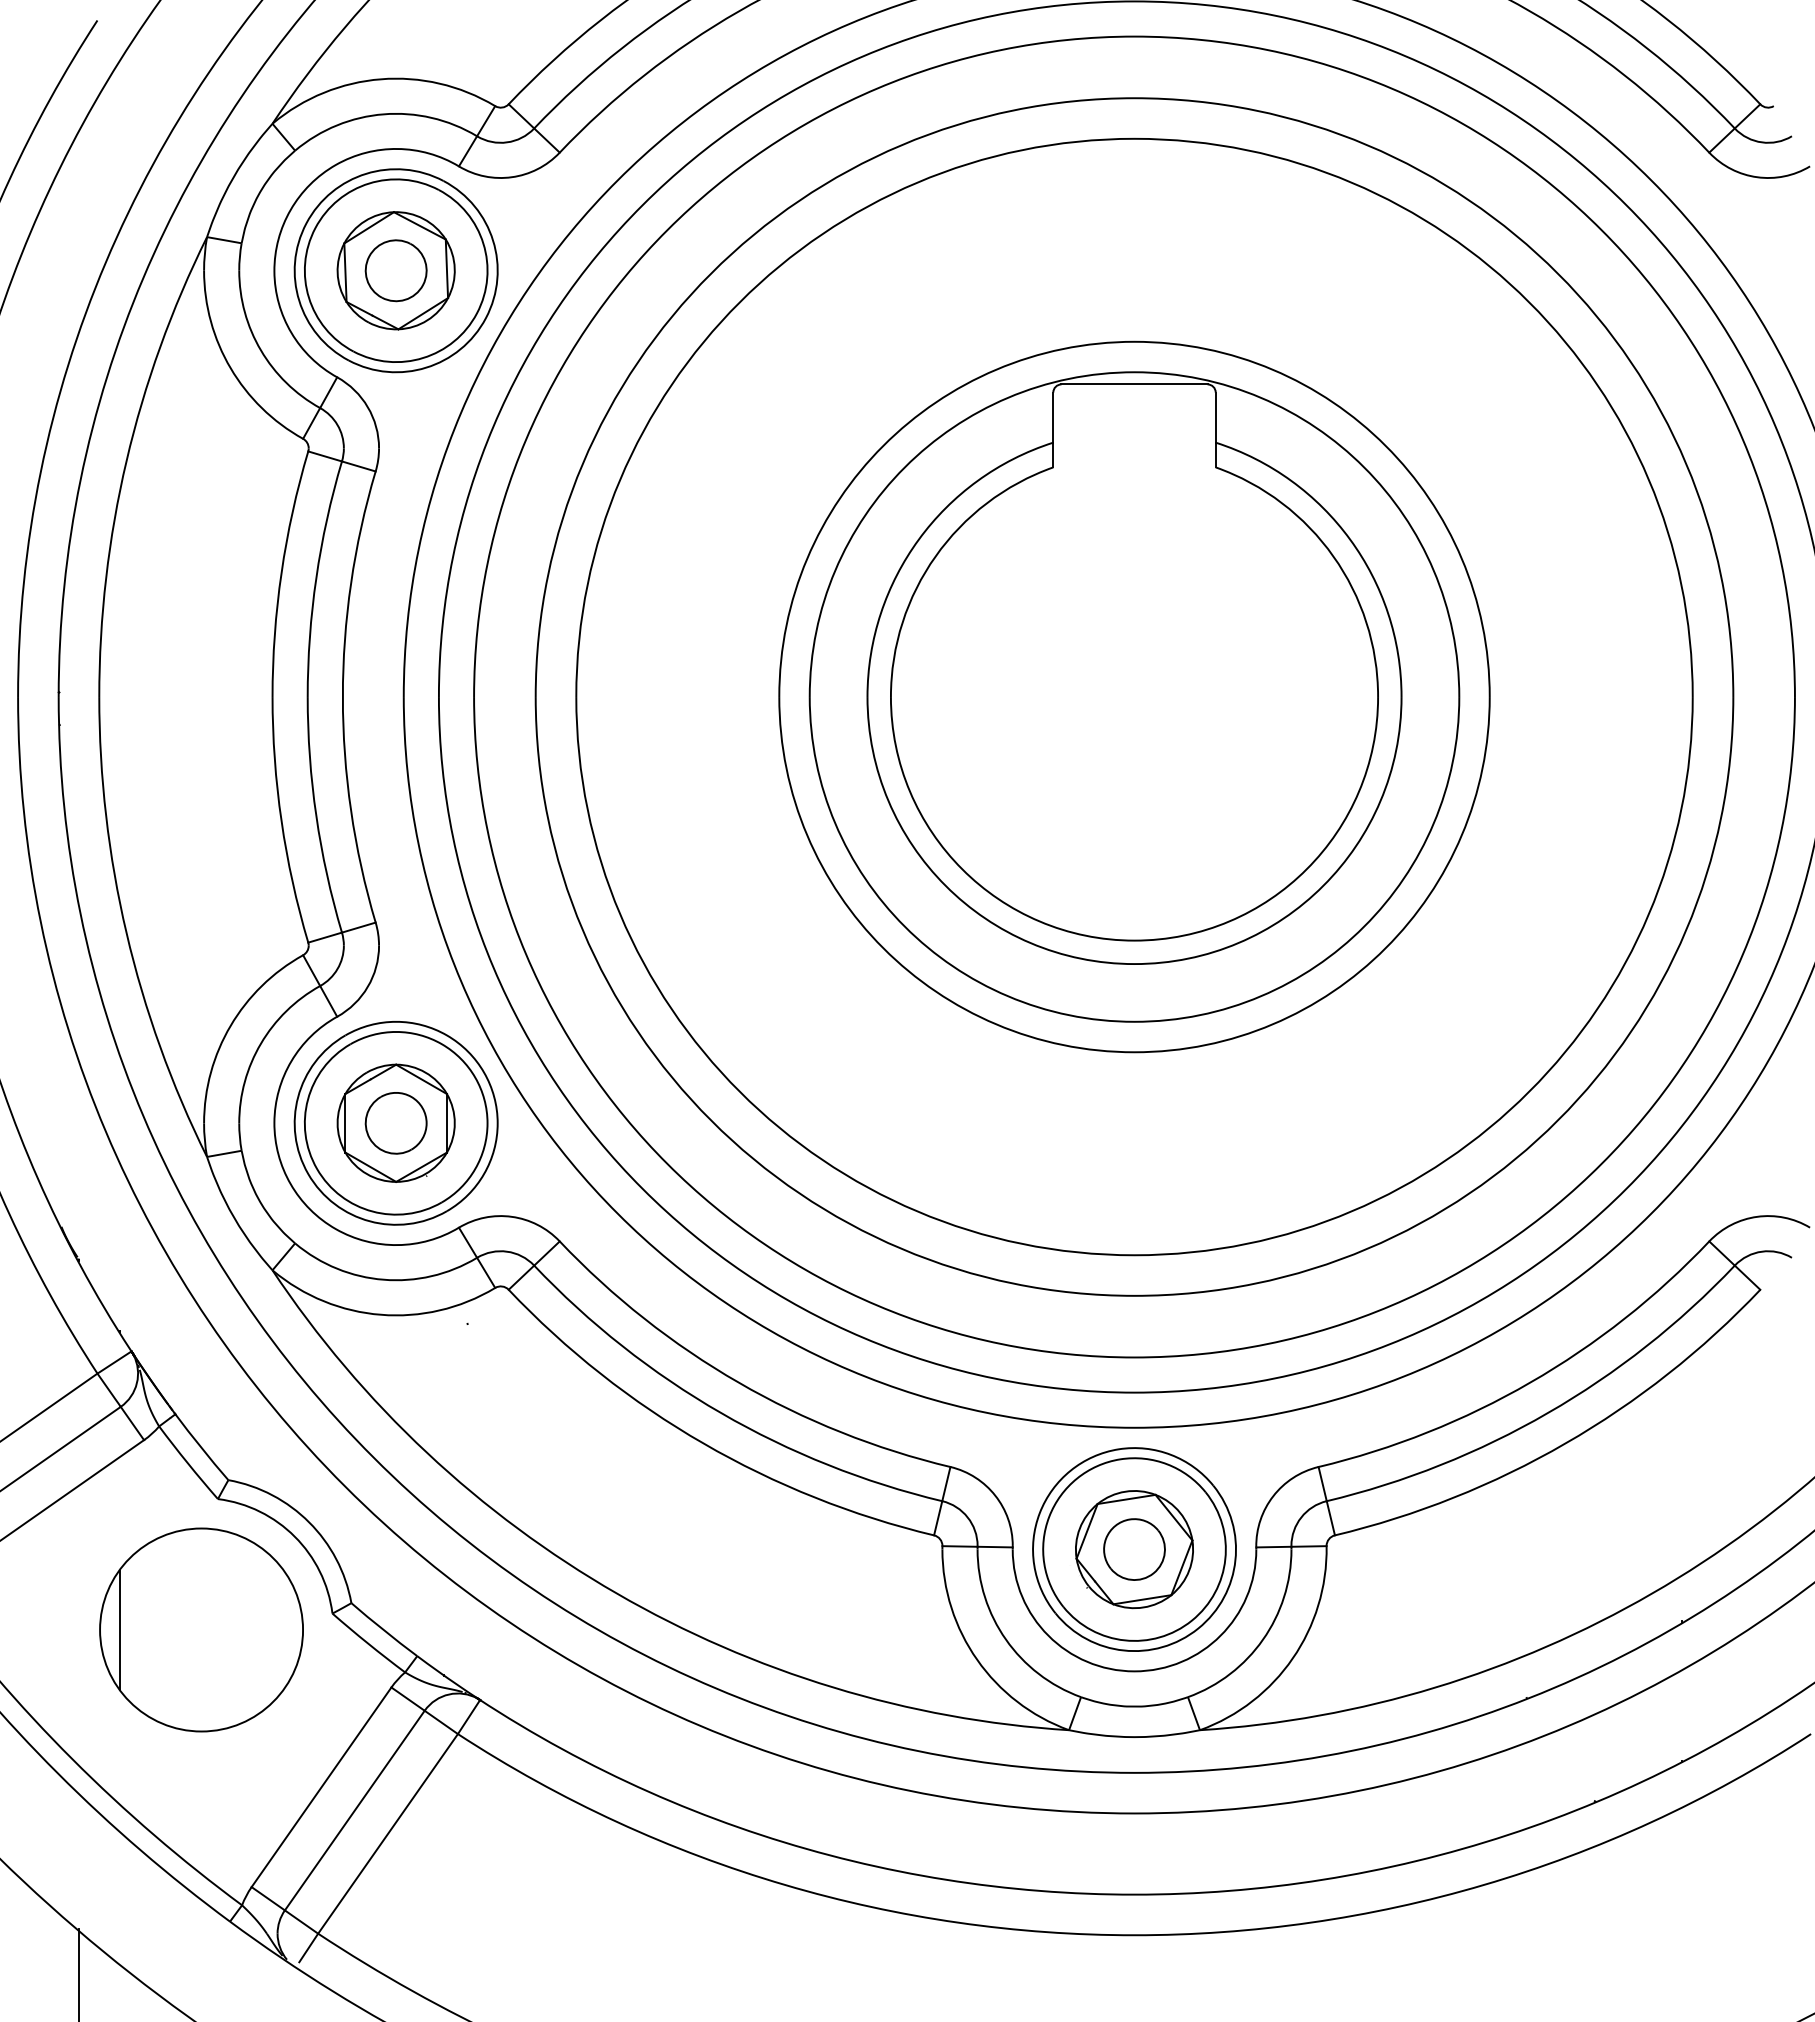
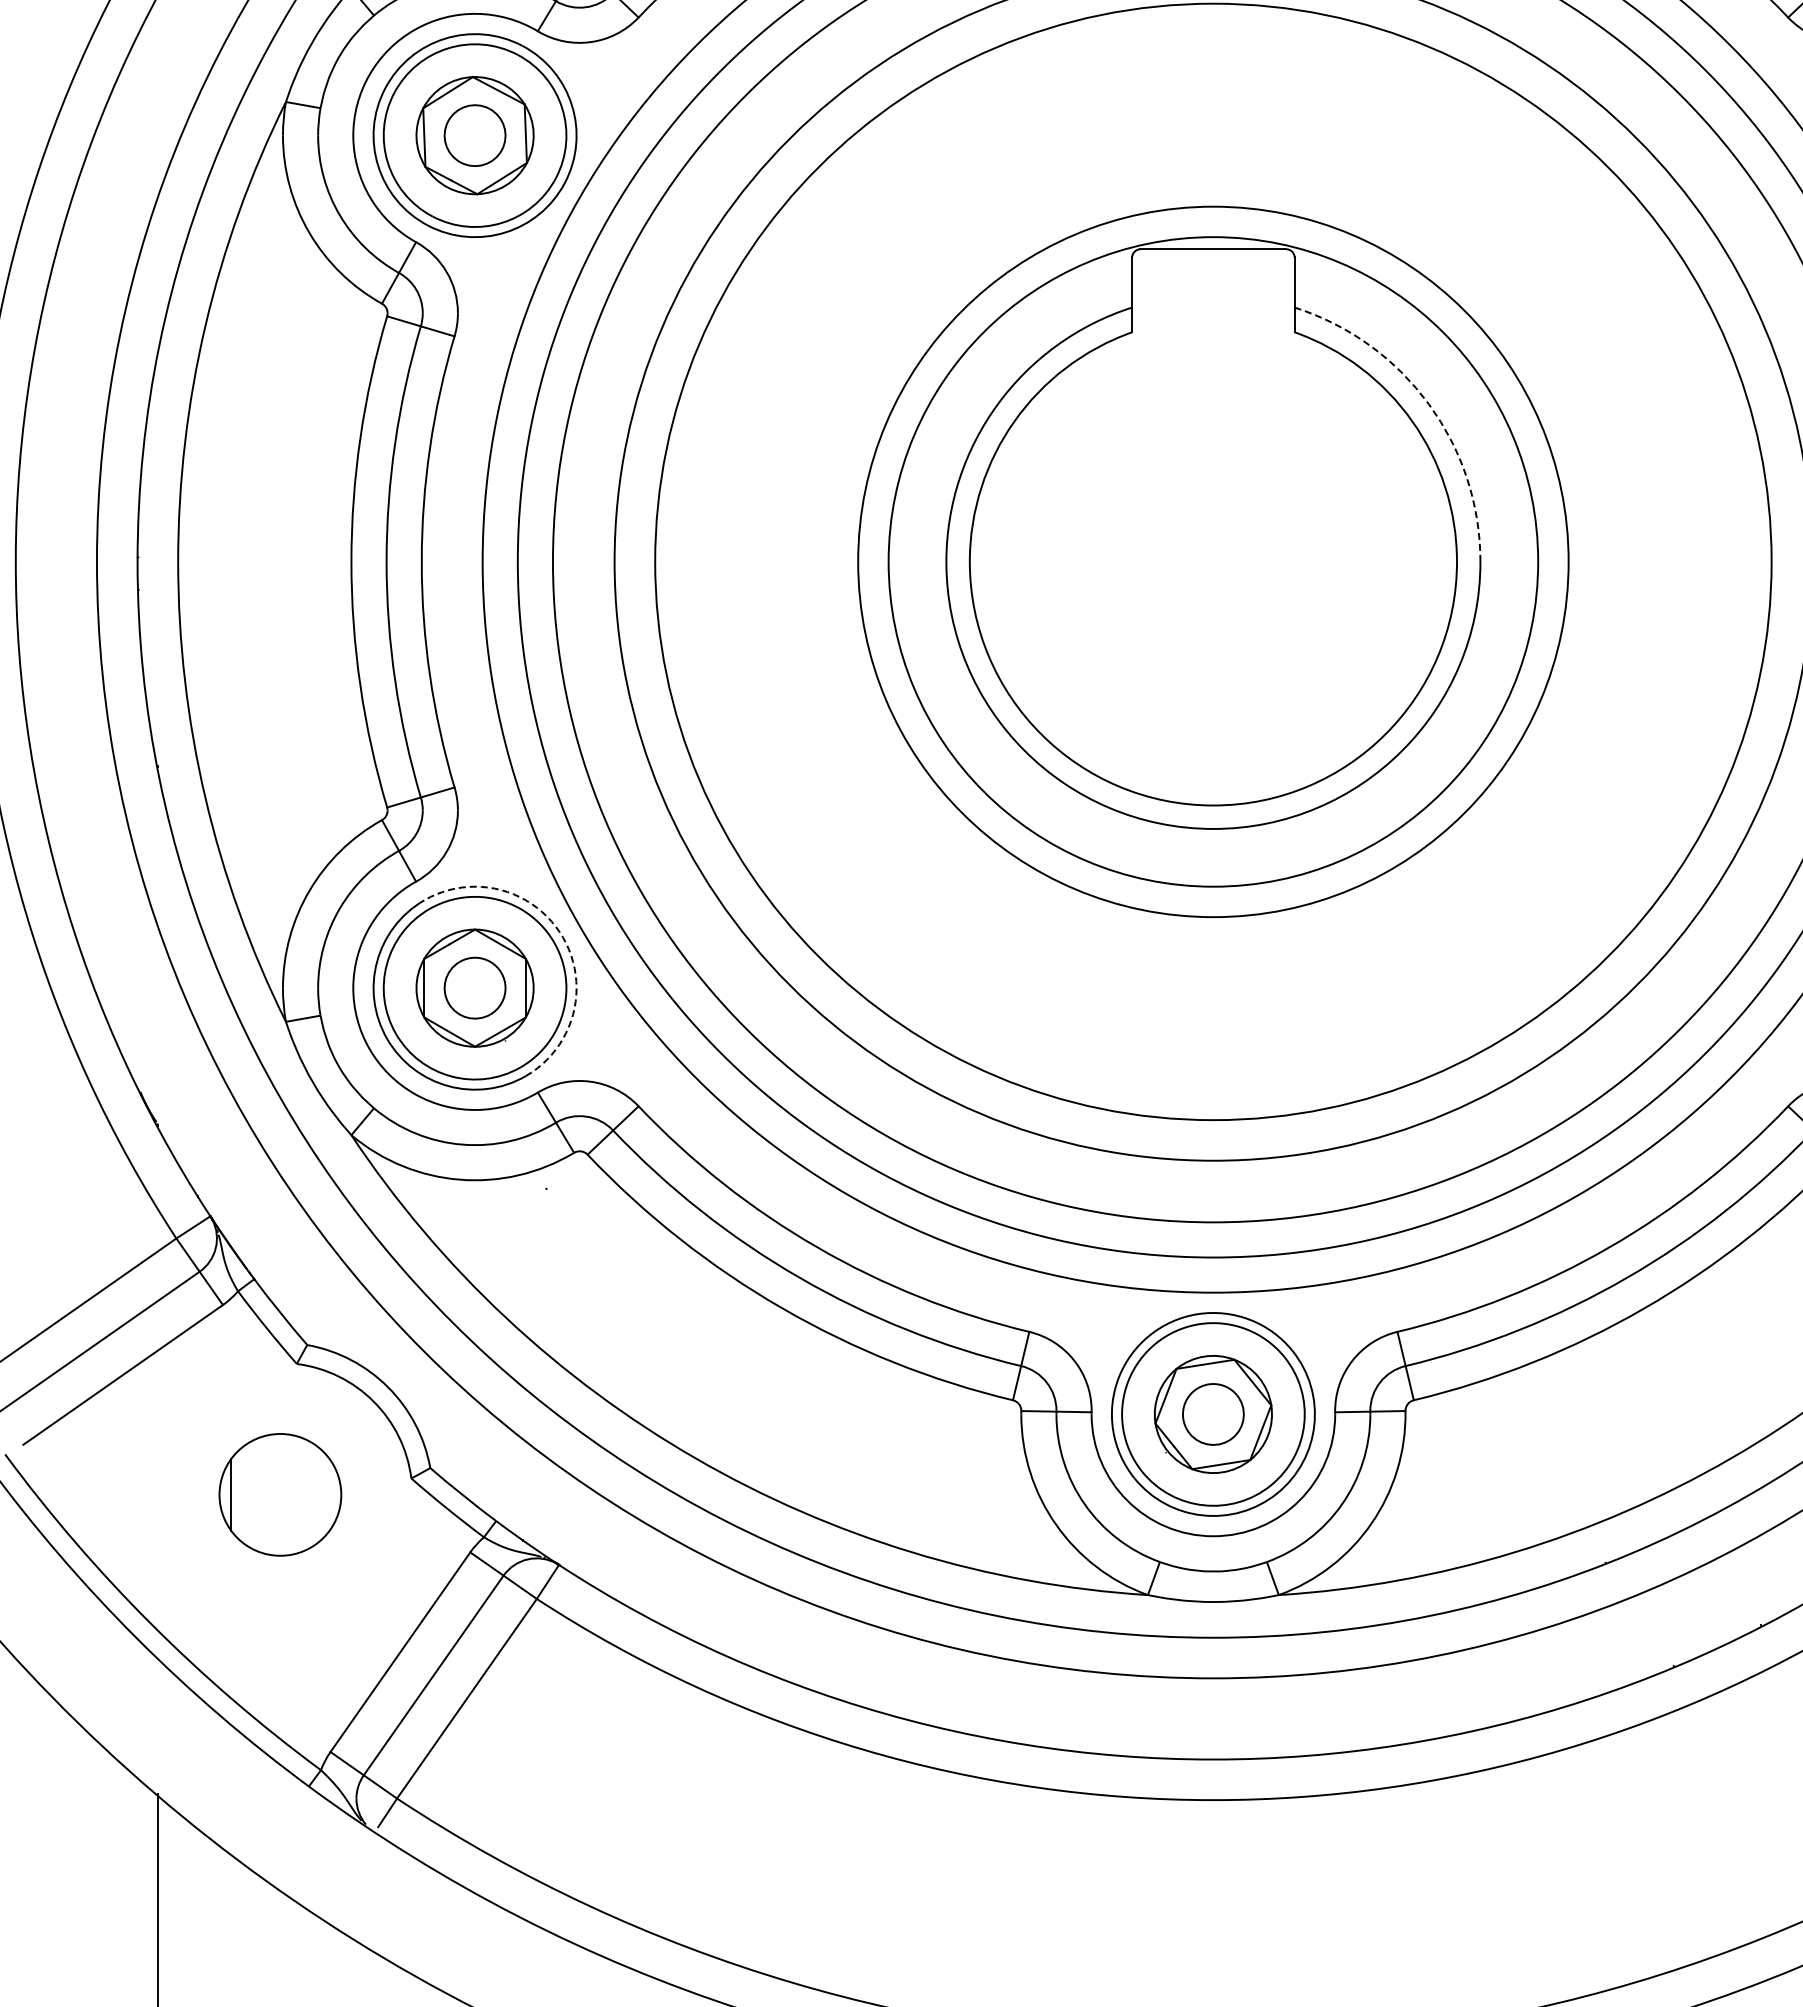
arc: (1350, 539) -> (1429, 404), solid -> dashed
arc: (484, 1072) -> (563, 937), solid -> dashed
part: (201, 1629) -> (280, 1494), size x0.6

